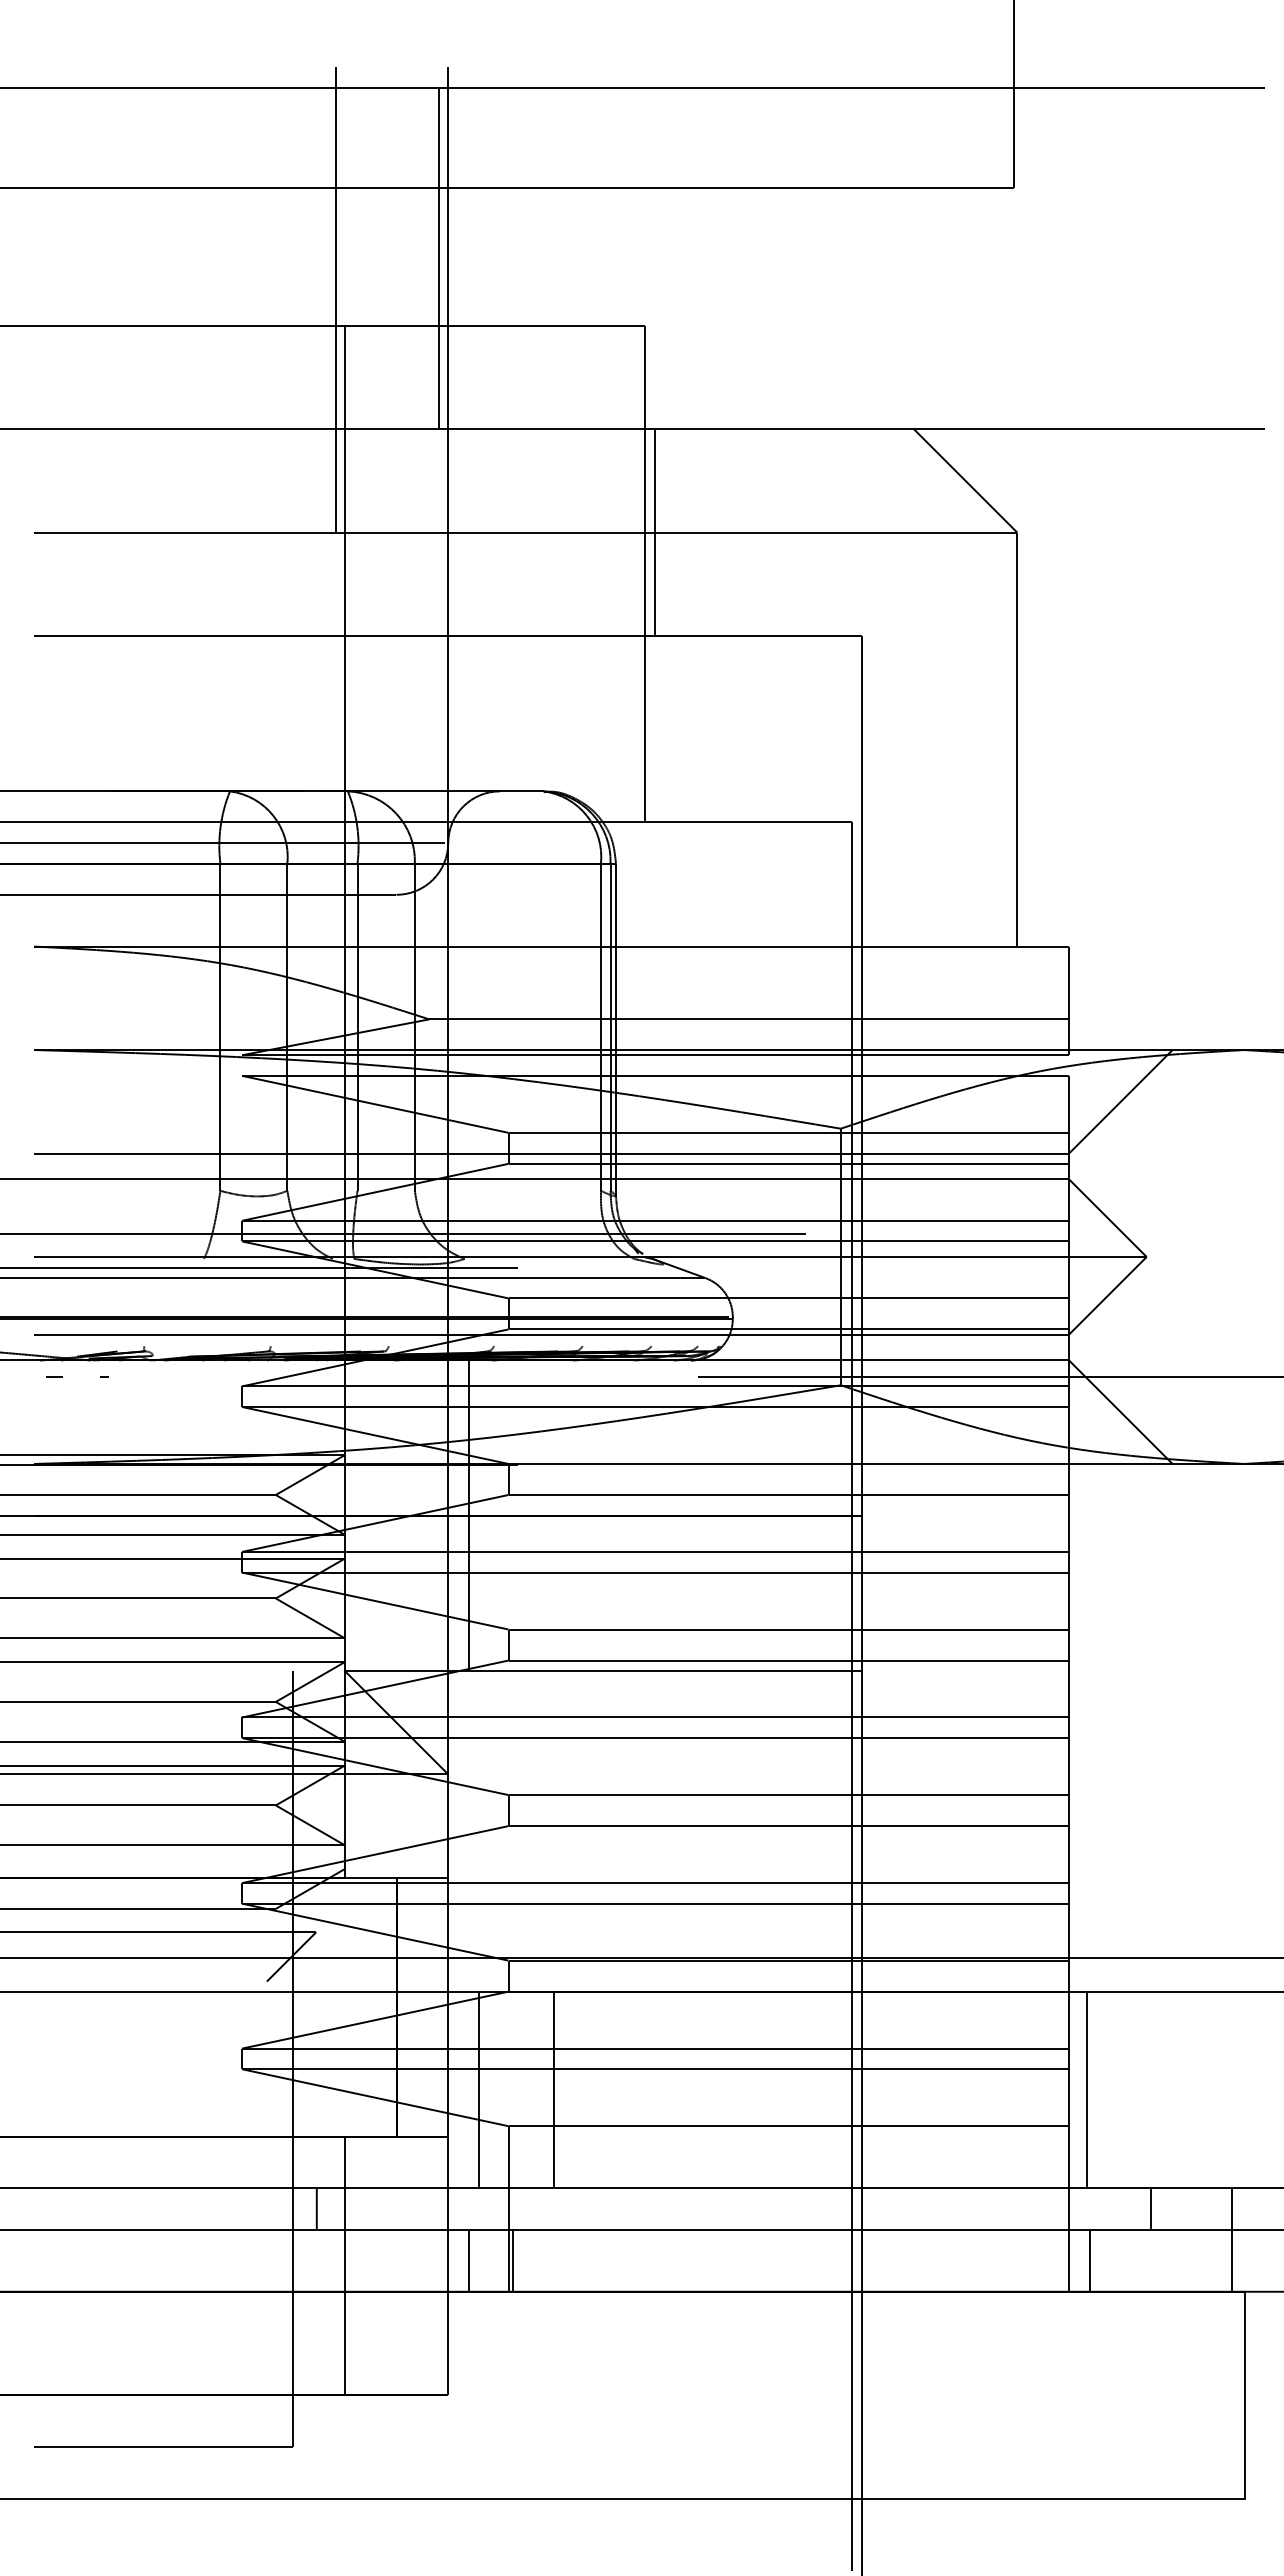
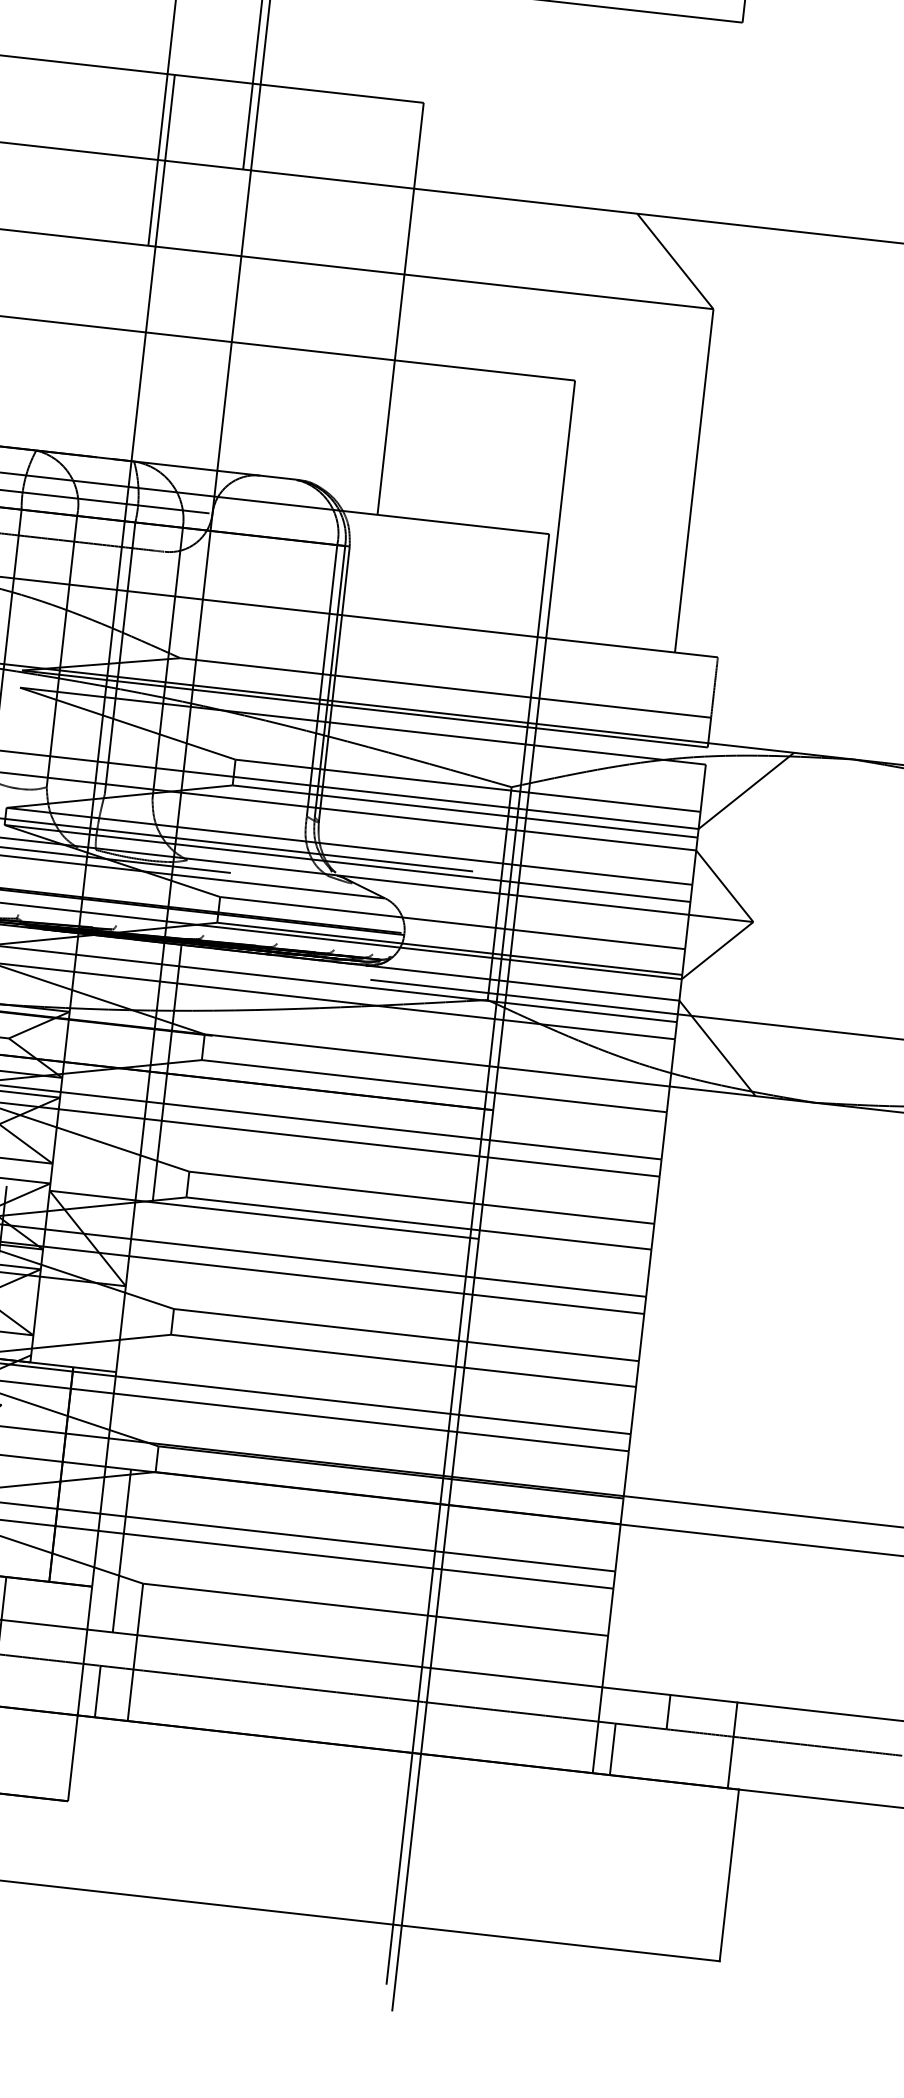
line: (655, 532) -> (413, 275), removed
line: (554, 2089) -> (184, 1557), removed
line: (1087, 2089) -> (626, 1607), removed
line: (513, 2260) -> (134, 1695), removed

